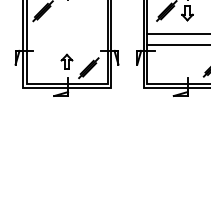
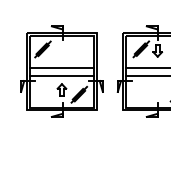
line: (66, 33) -> (61, 67), added
line: (66, 45) -> (61, 76), added

